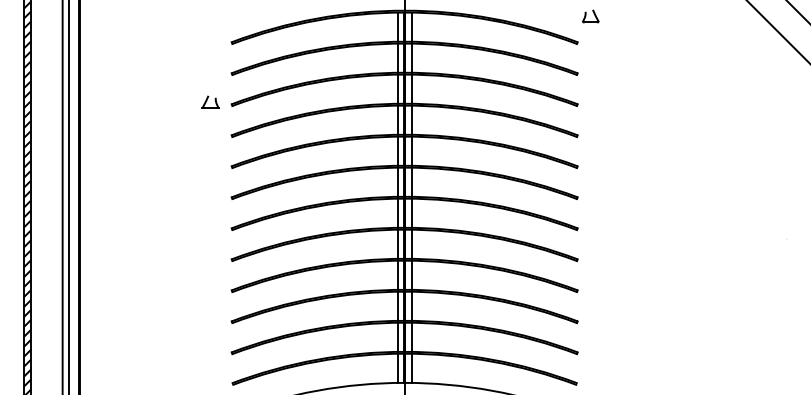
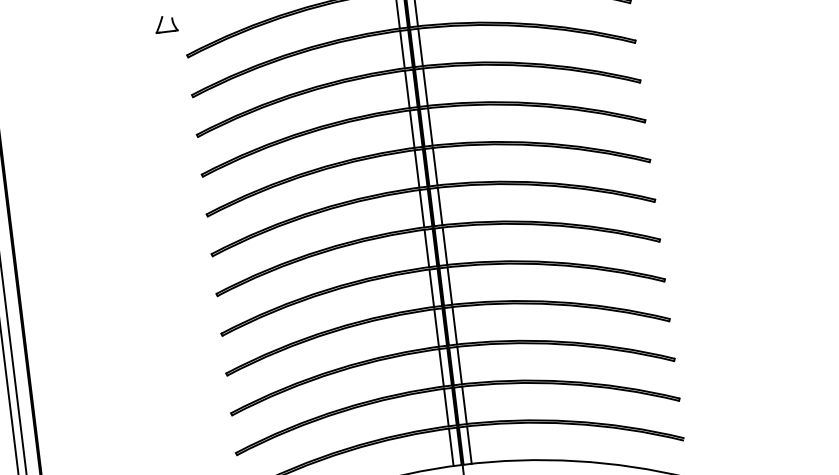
part: (210, 101) -> (165, 23), moved

